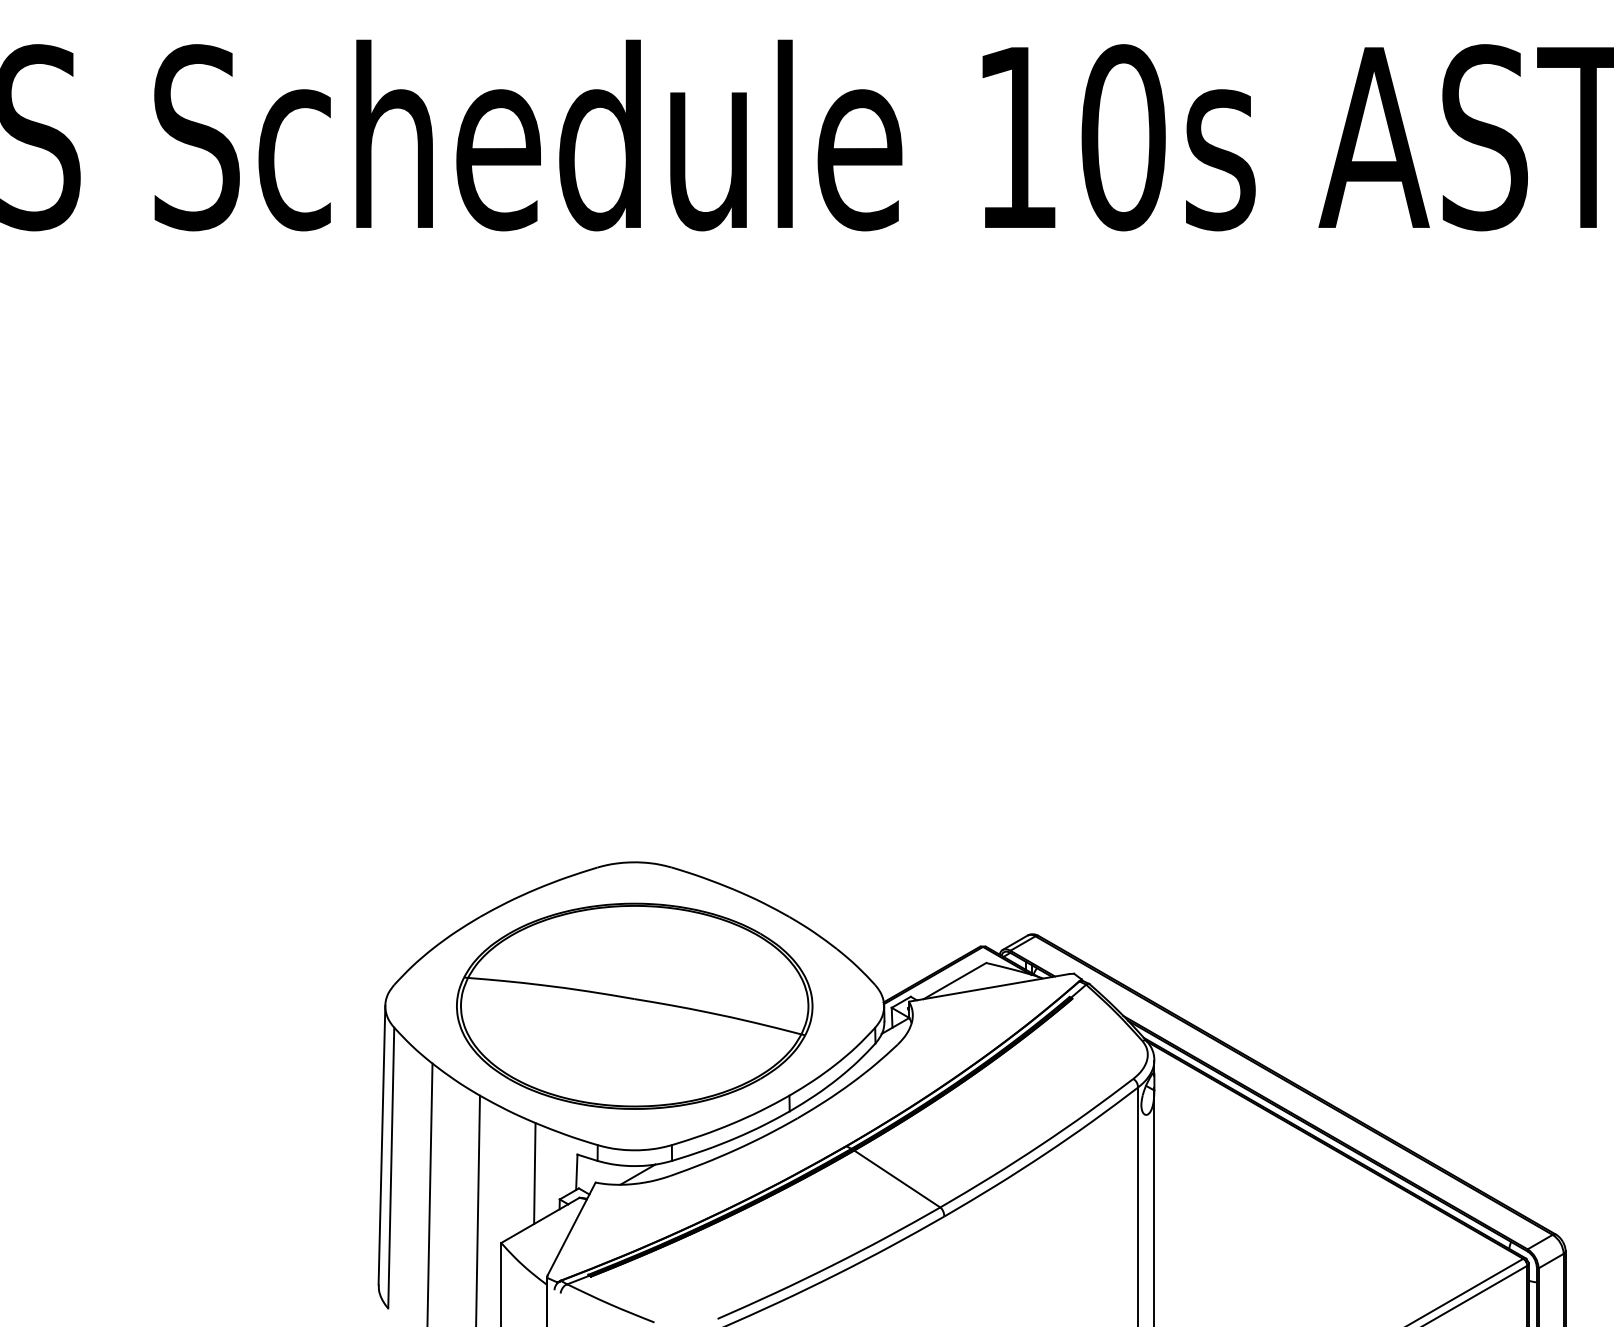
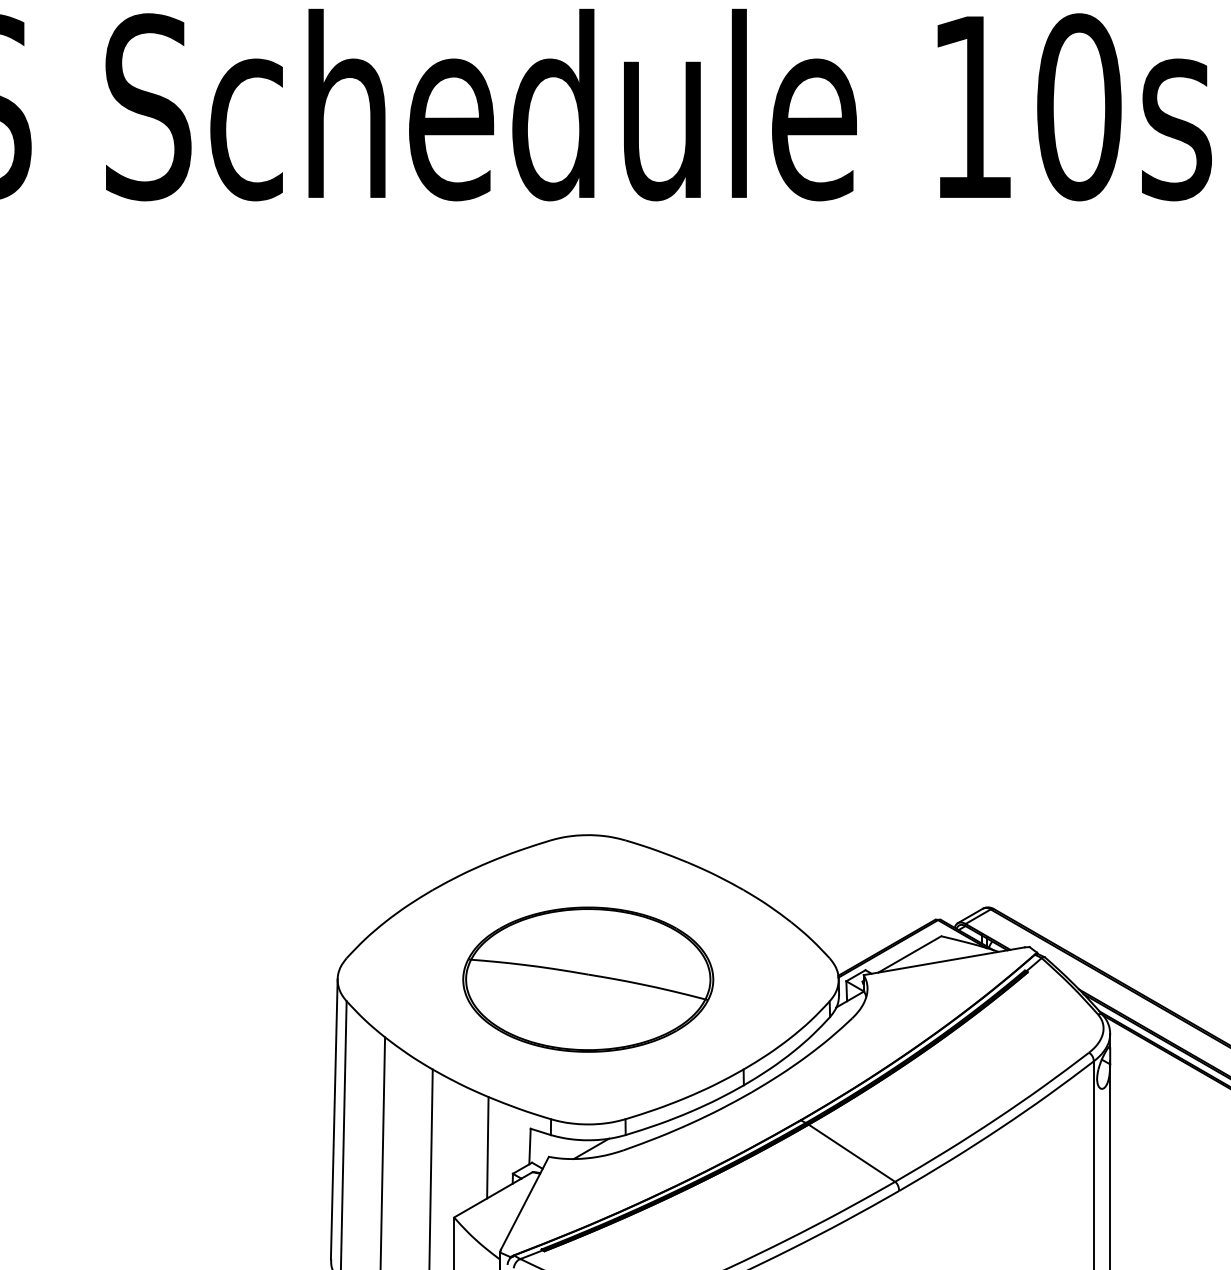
part: (634, 1005) -> (587, 978), size x0.7

